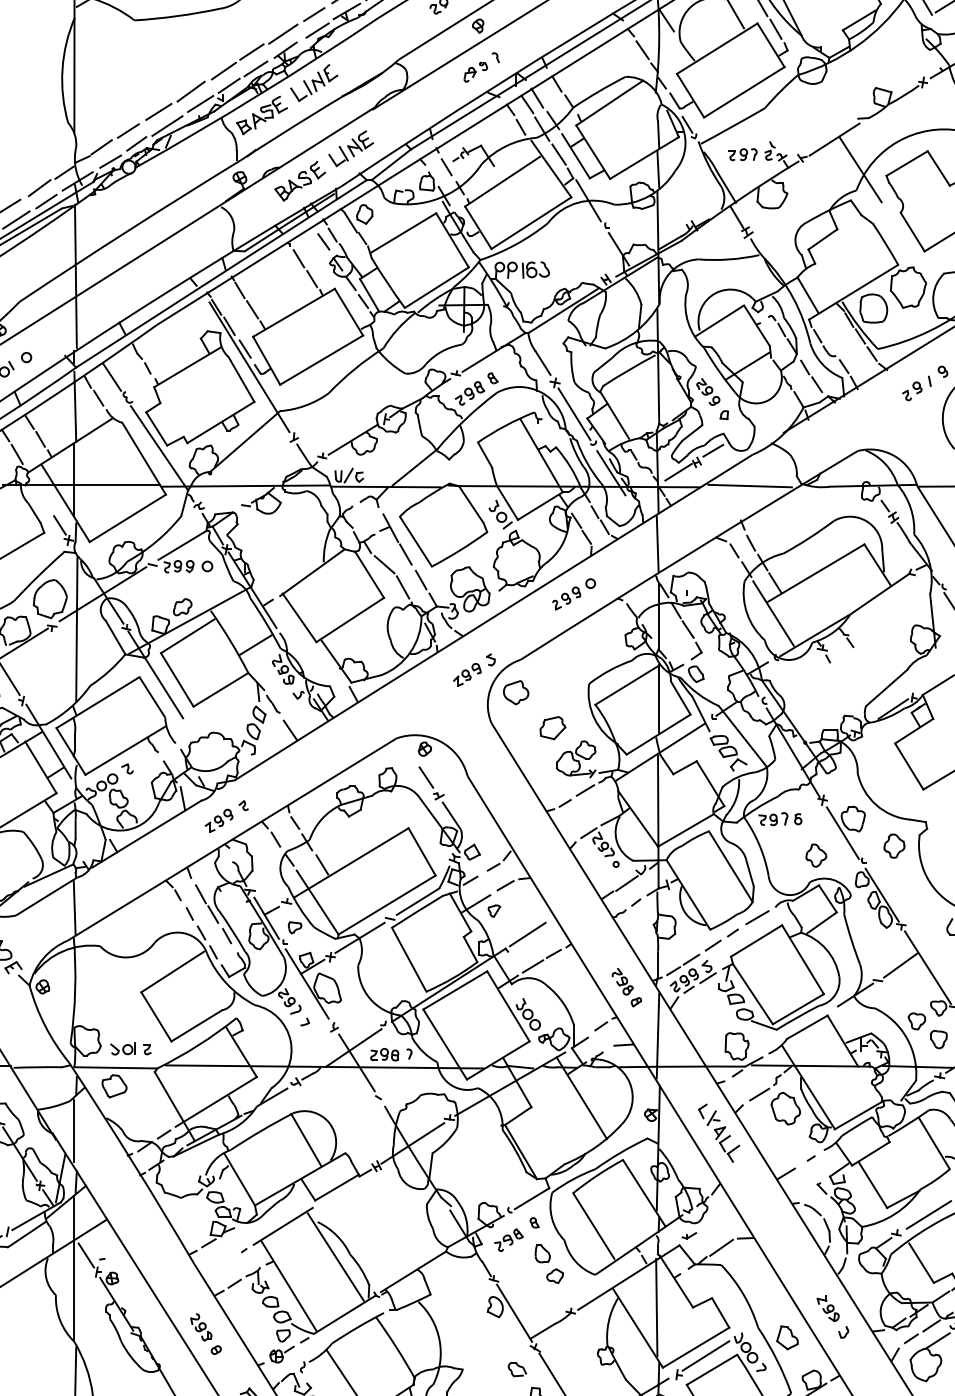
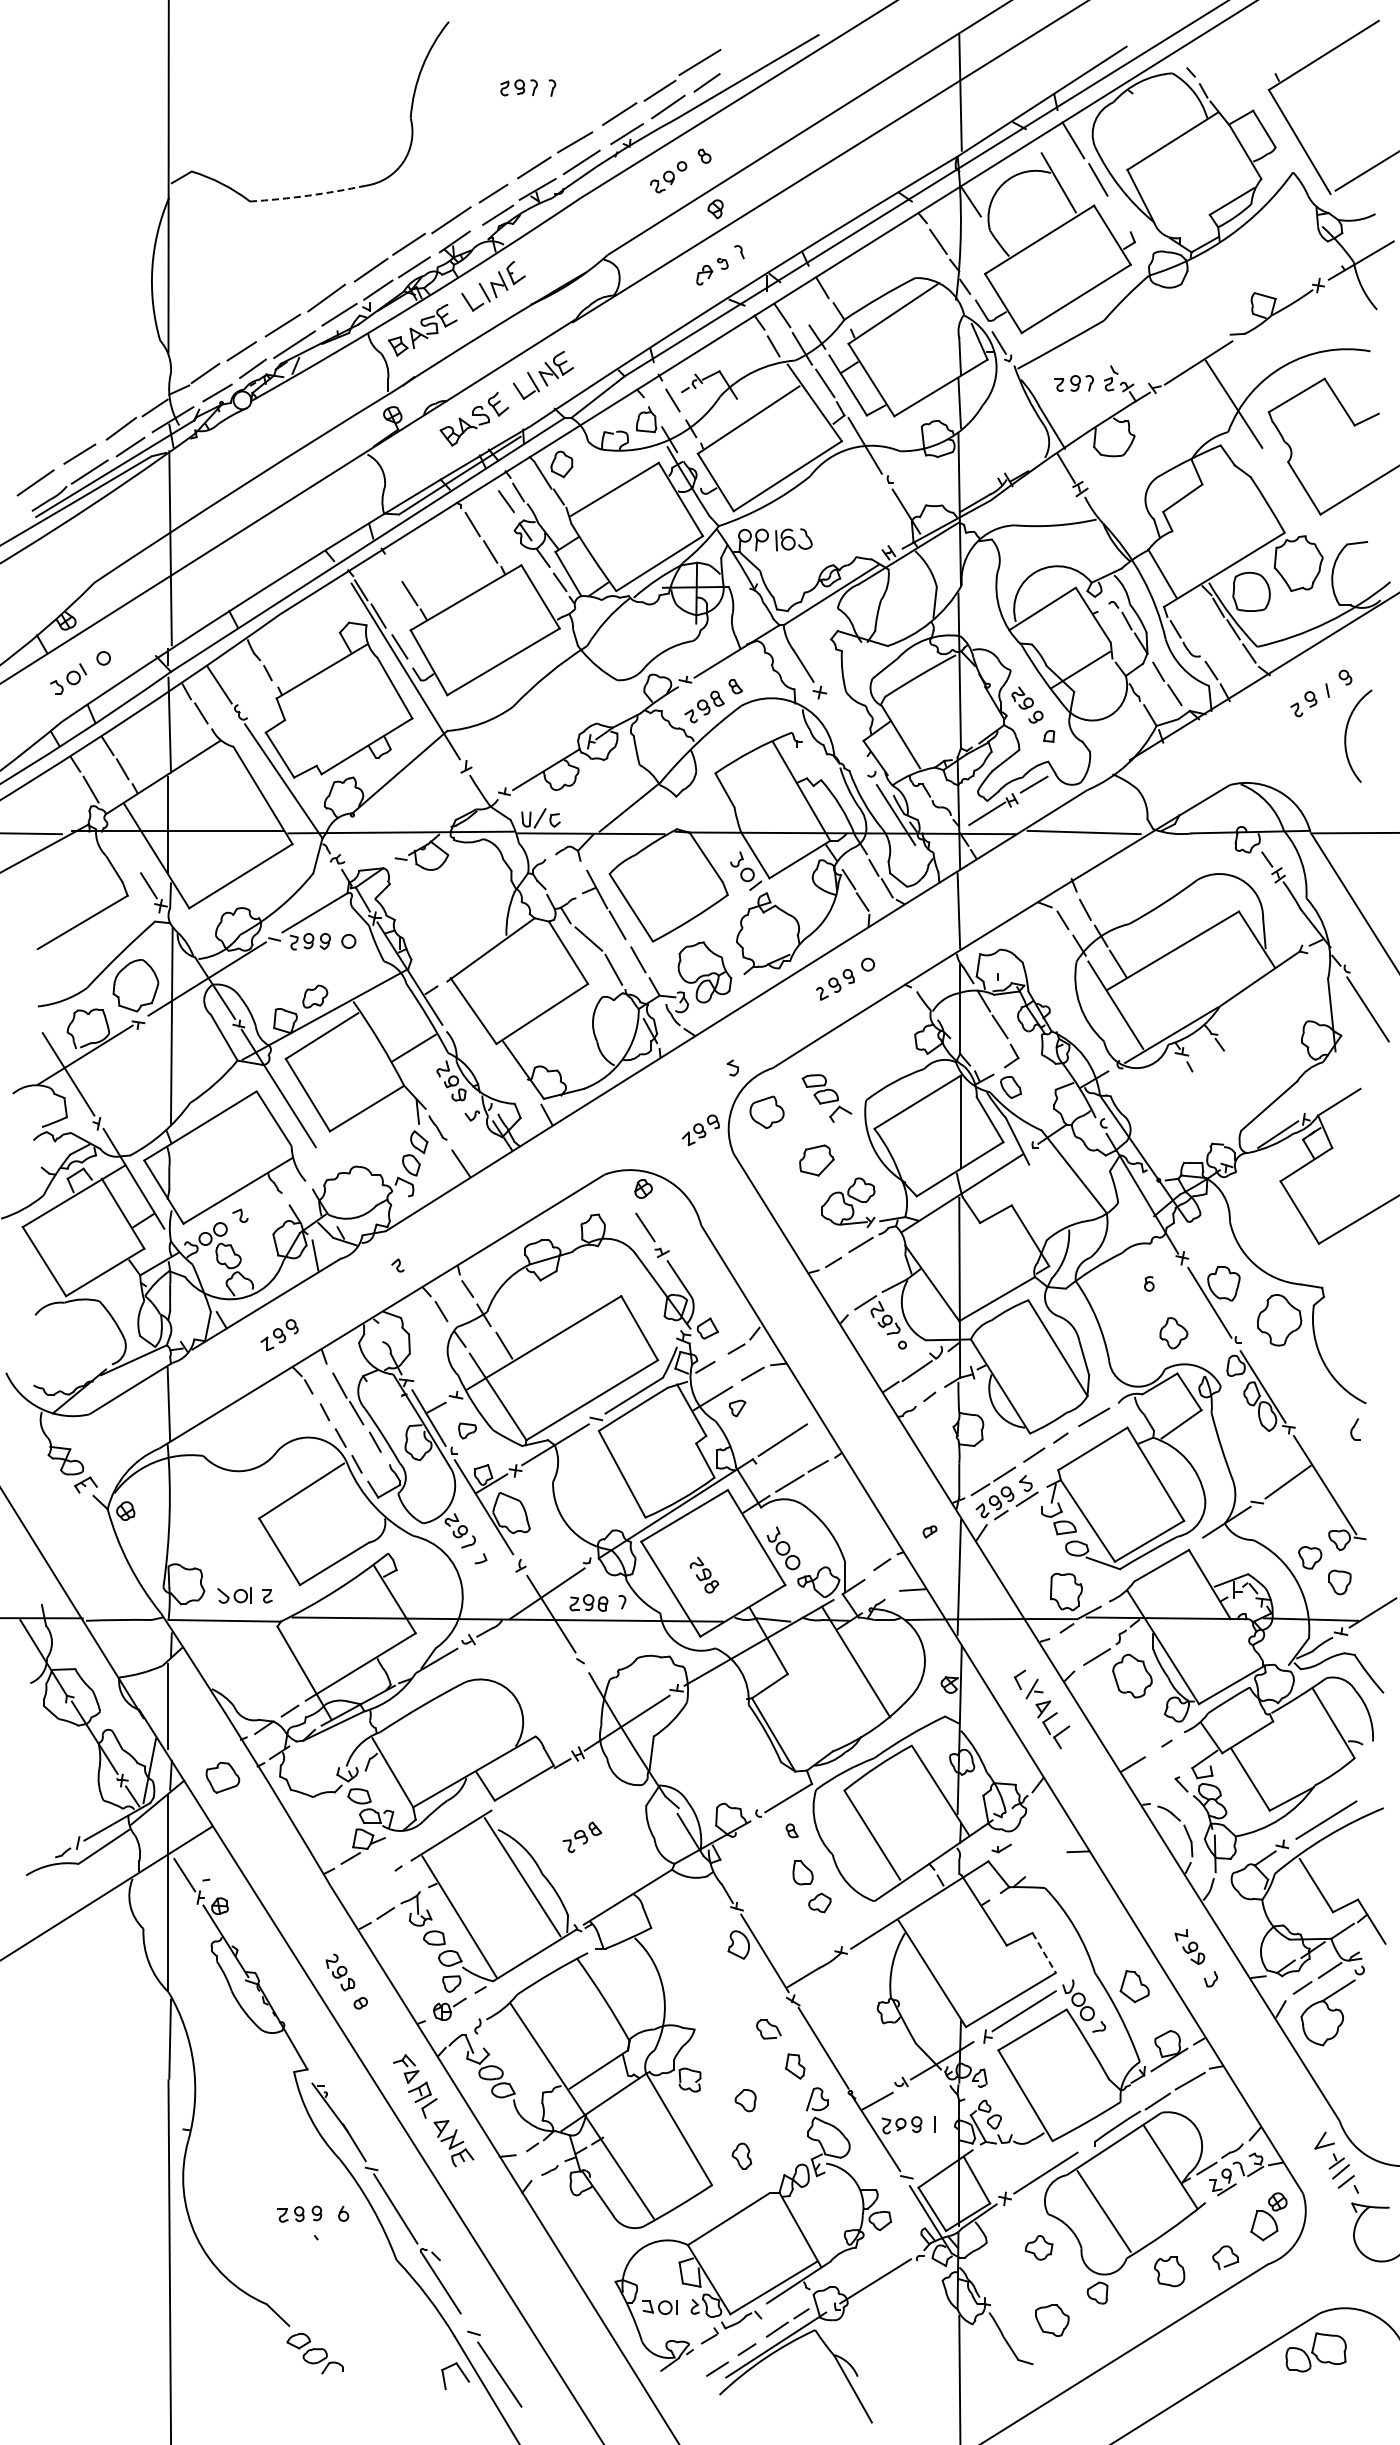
arc: (177, 15) -> (308, 195), solid -> dashed
line: (775, 29) -> (1118, 213), removed
line: (537, 97) -> (795, 306), removed
line: (239, 289) -> (392, 566), removed
line: (574, 414) -> (845, 735), removed
part: (467, 675) -> (700, 1130), moved
part: (728, 753) -> (826, 1098), moved
part: (773, 818) -> (1115, 1283), removed
part: (219, 821) -> (279, 1335), moved
part: (894, 846) -> (1279, 1320), size x1.6
part: (622, 981) -> (704, 1574), moved
part: (114, 1086) -> (222, 1777), moved
line: (306, 1139) -> (482, 1718), removed
part: (509, 1239) -> (582, 1836), moved
line: (721, 1247) -> (1045, 1864), removed
line: (656, 1307) -> (957, 1945), removed
line: (720, 1313) -> (1044, 1953), solid -> dashed

